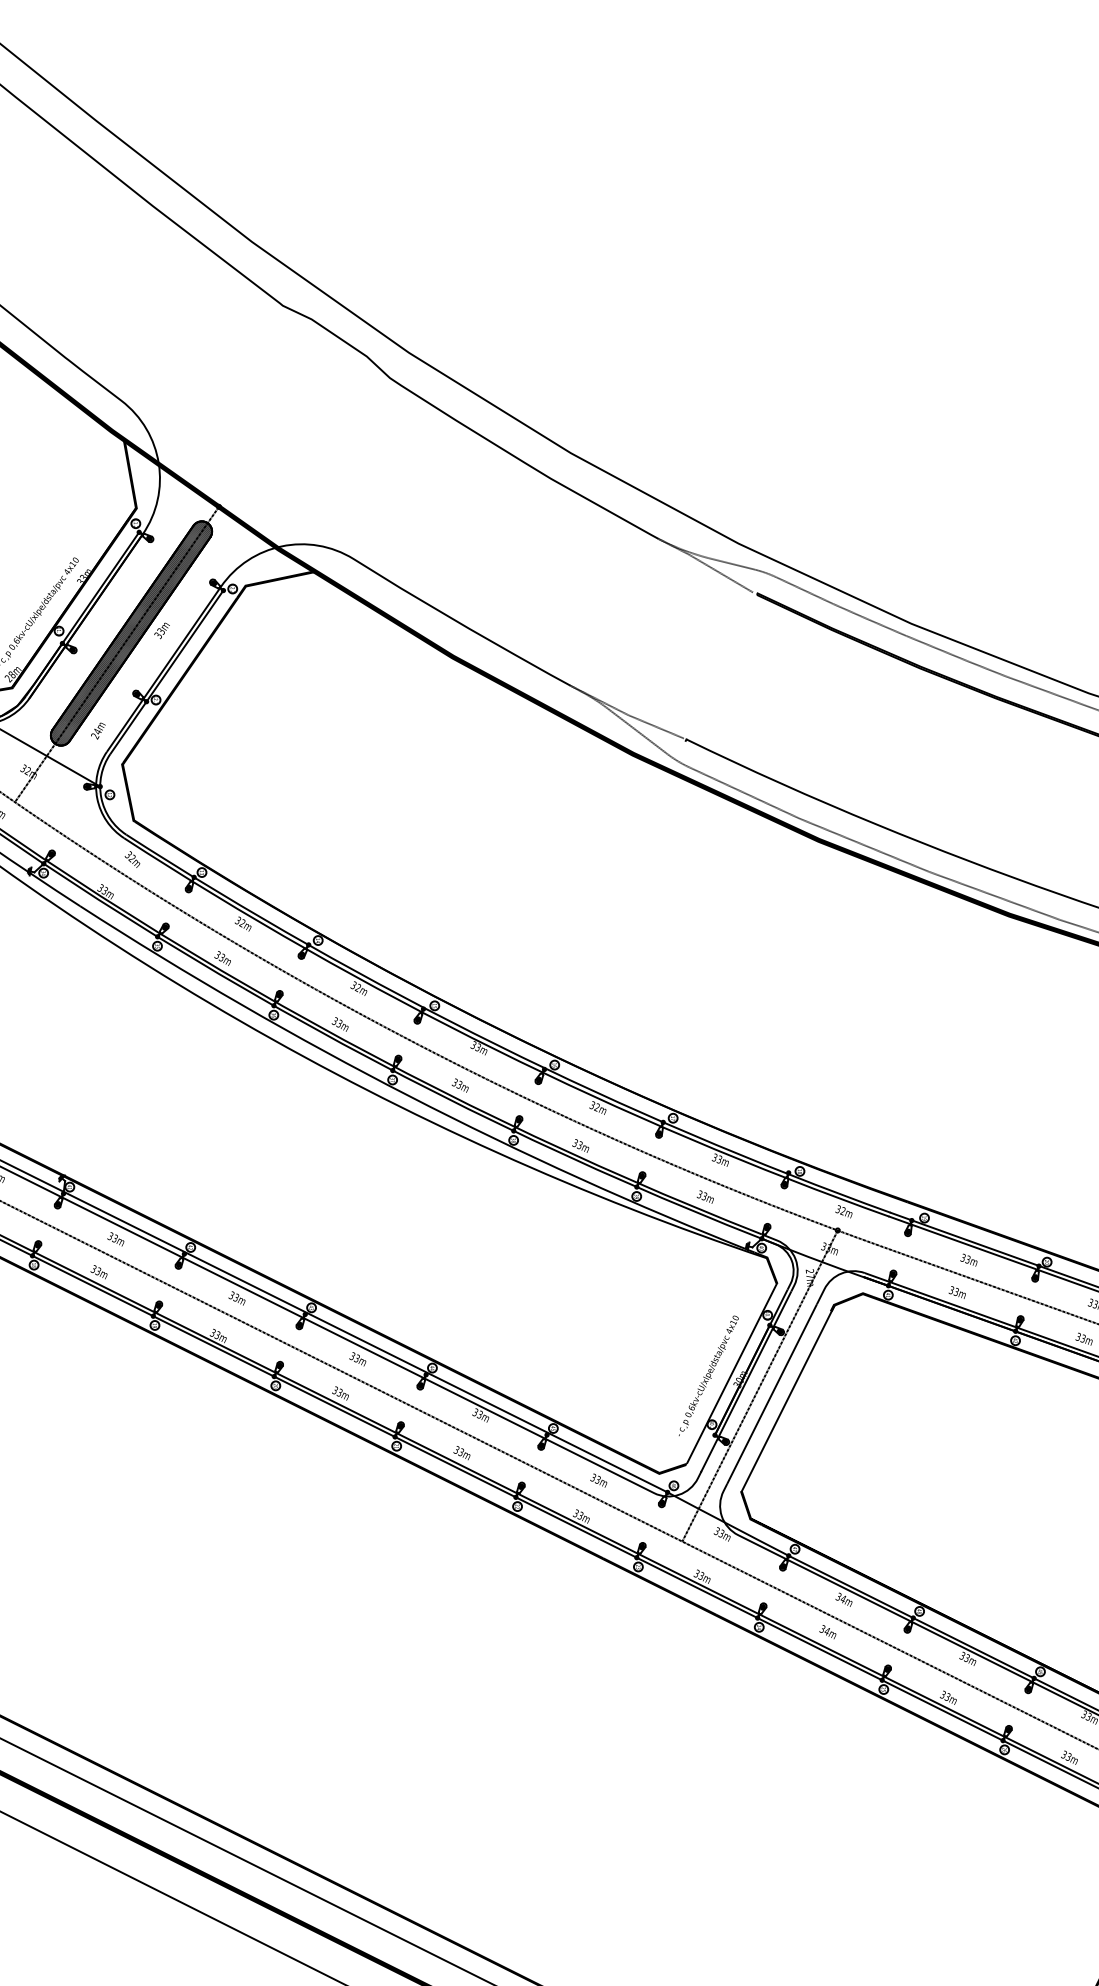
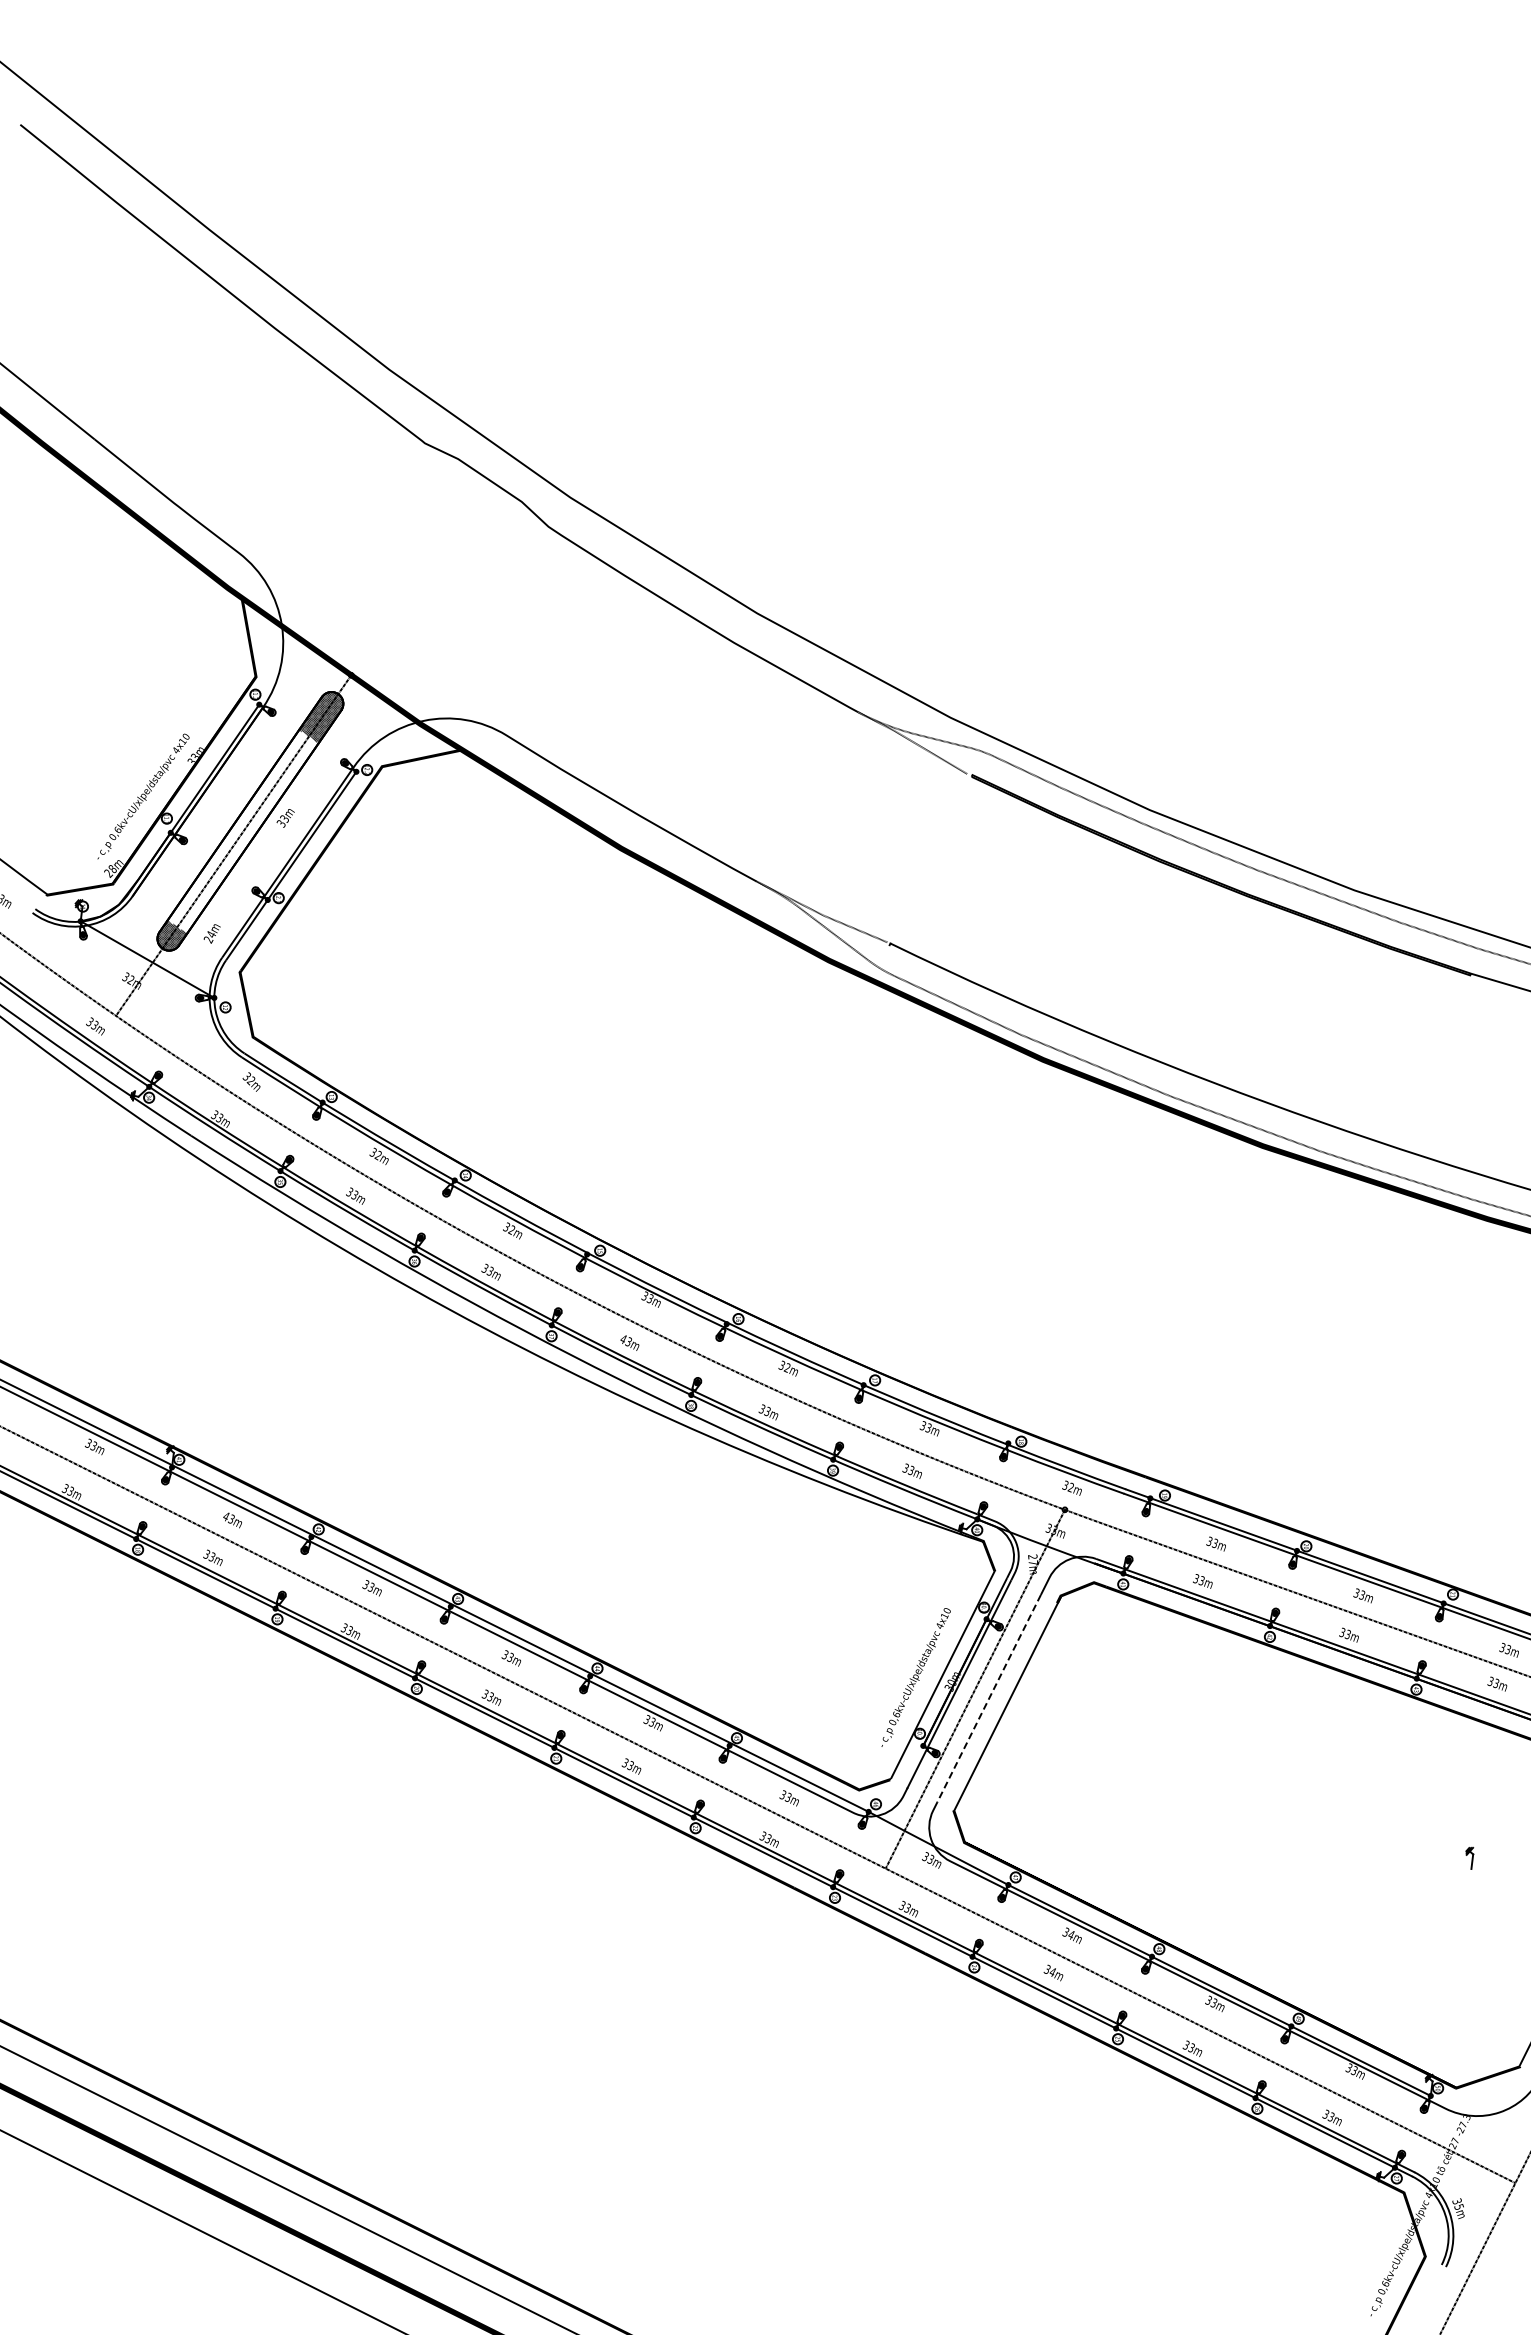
hatch: (125, 642) -> (243, 831), removed
text: (454, 1081) -> (622, 1338), 33m -> 43m
text: (109, 1236) -> (225, 1516), 33m -> 43m
line: (772, 1394) -> (989, 1698), solid -> dashed

